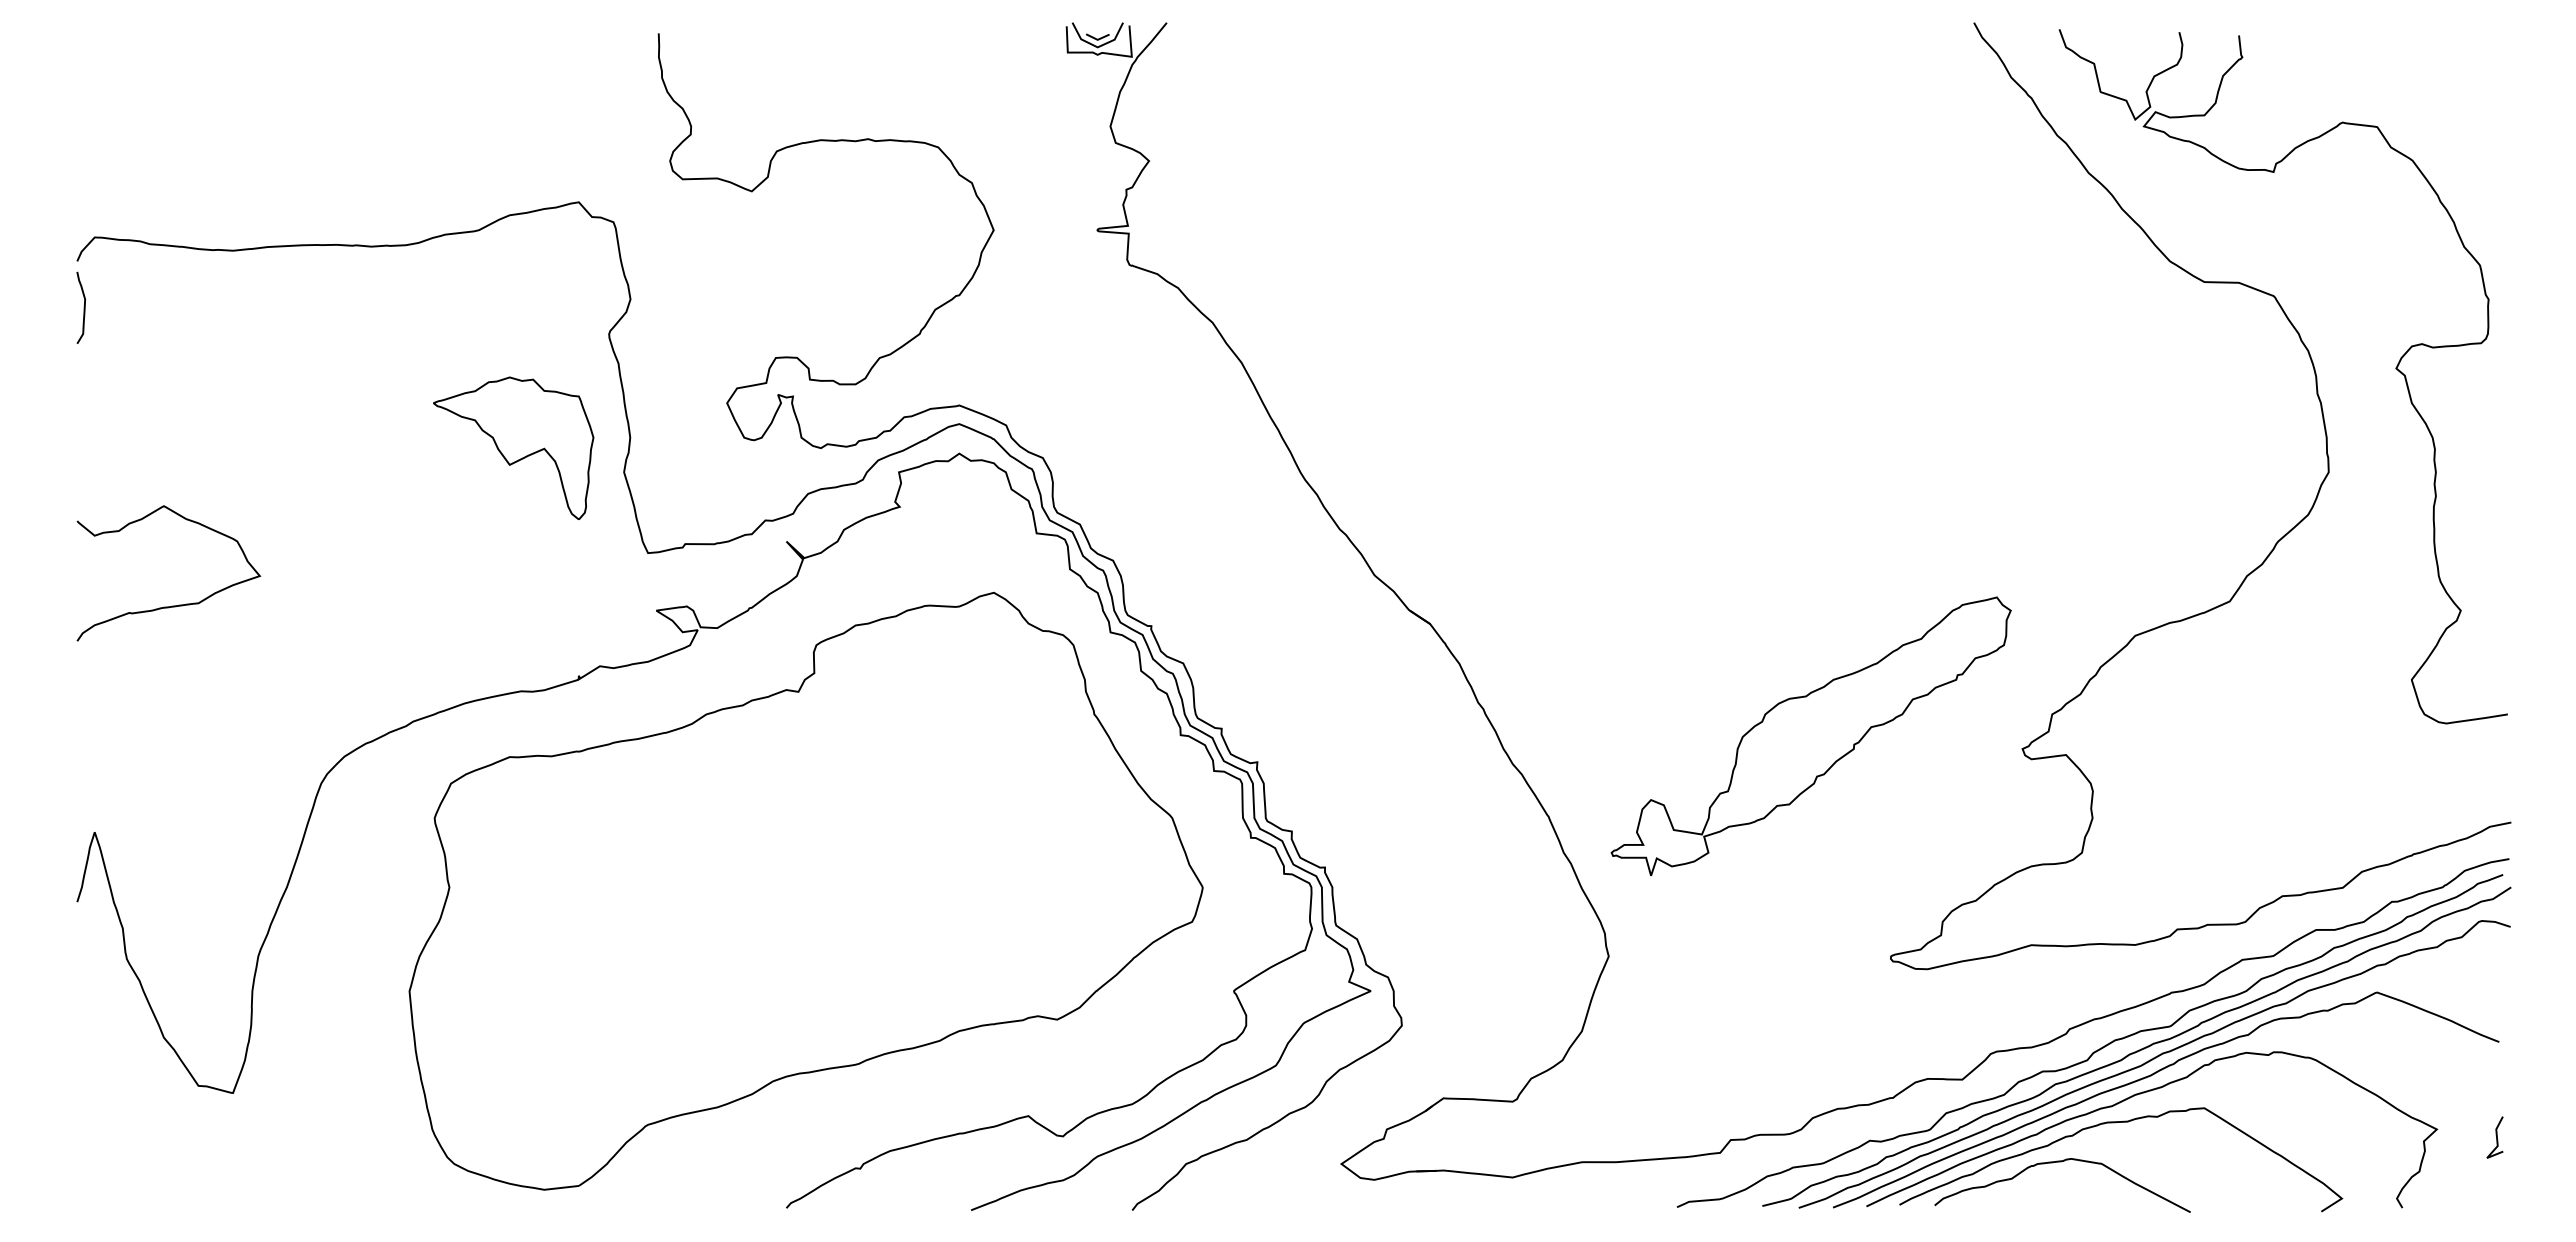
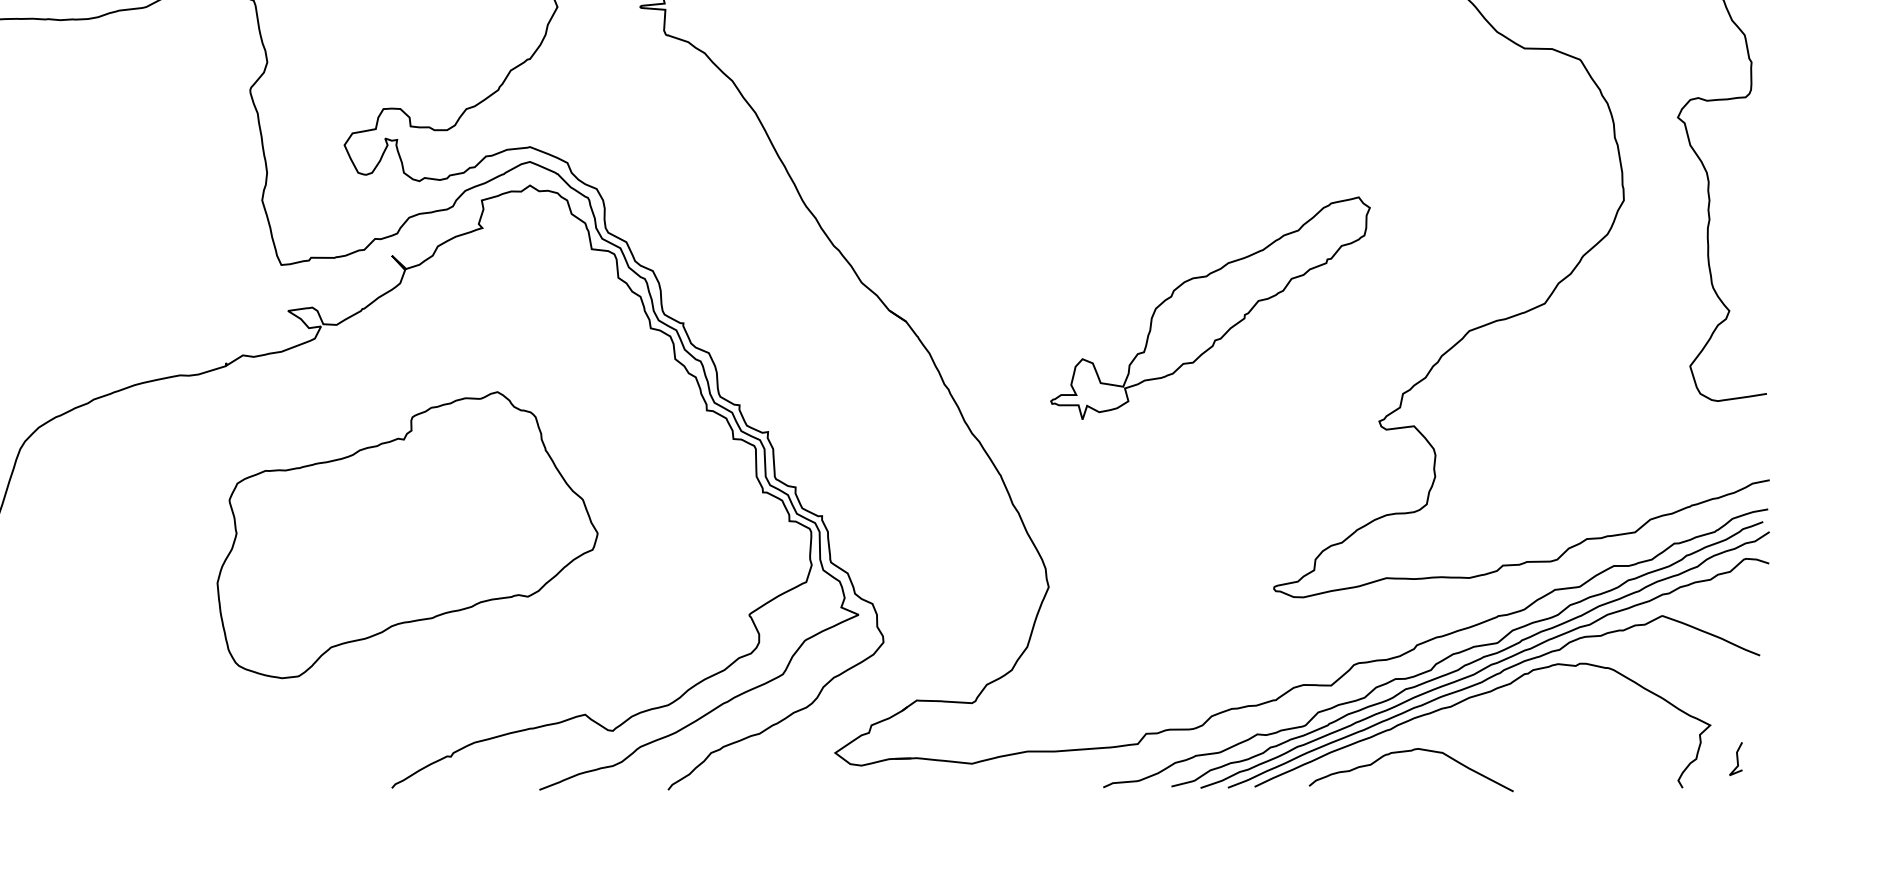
part: (513, 447) -> (173, 180), removed
part: (1810, 735) -> (1209, 307), moved
part: (805, 891) -> (407, 535), size x0.6
curve: (2115, 1123) -> (1453, 720), removed
line: (2496, 1137) -> (1737, 758), moved

